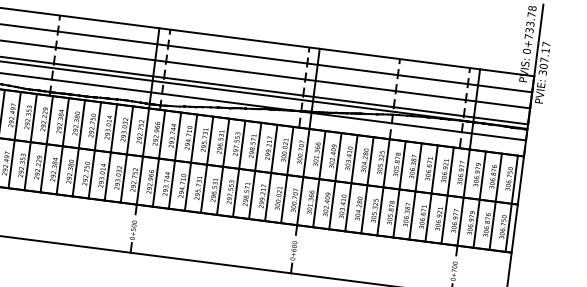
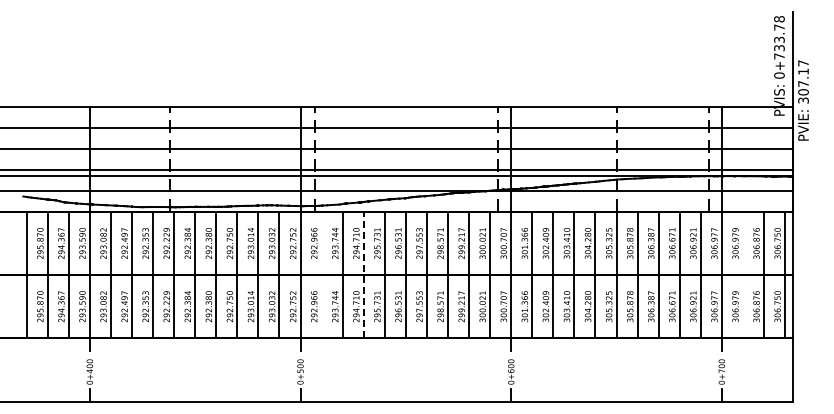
line: (158, 158) -> (321, 274), removed
line: (190, 162) -> (363, 274), solid -> dashed
line: (479, 199) -> (742, 274), removed

